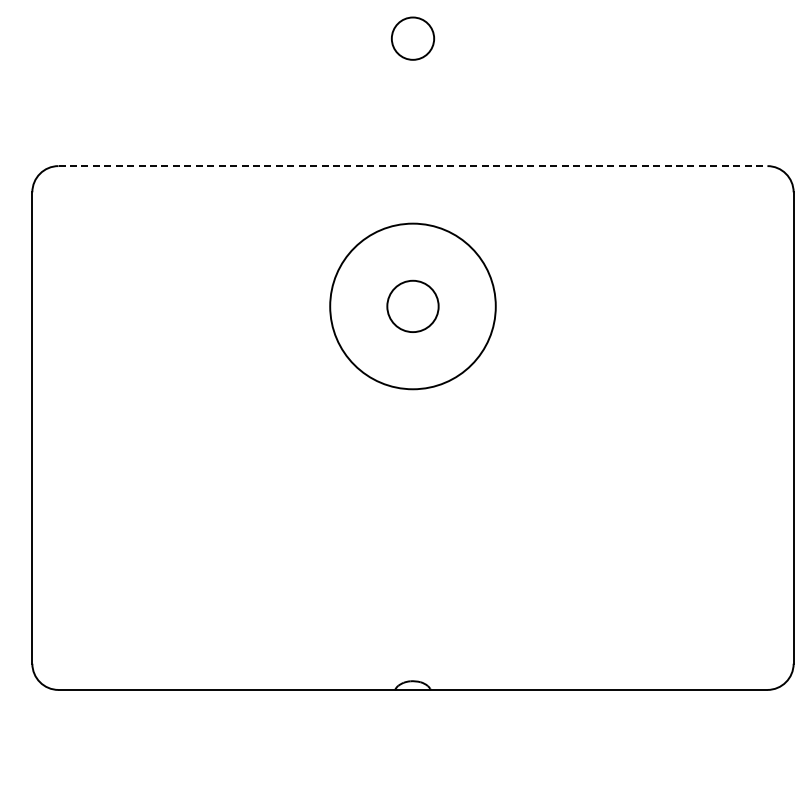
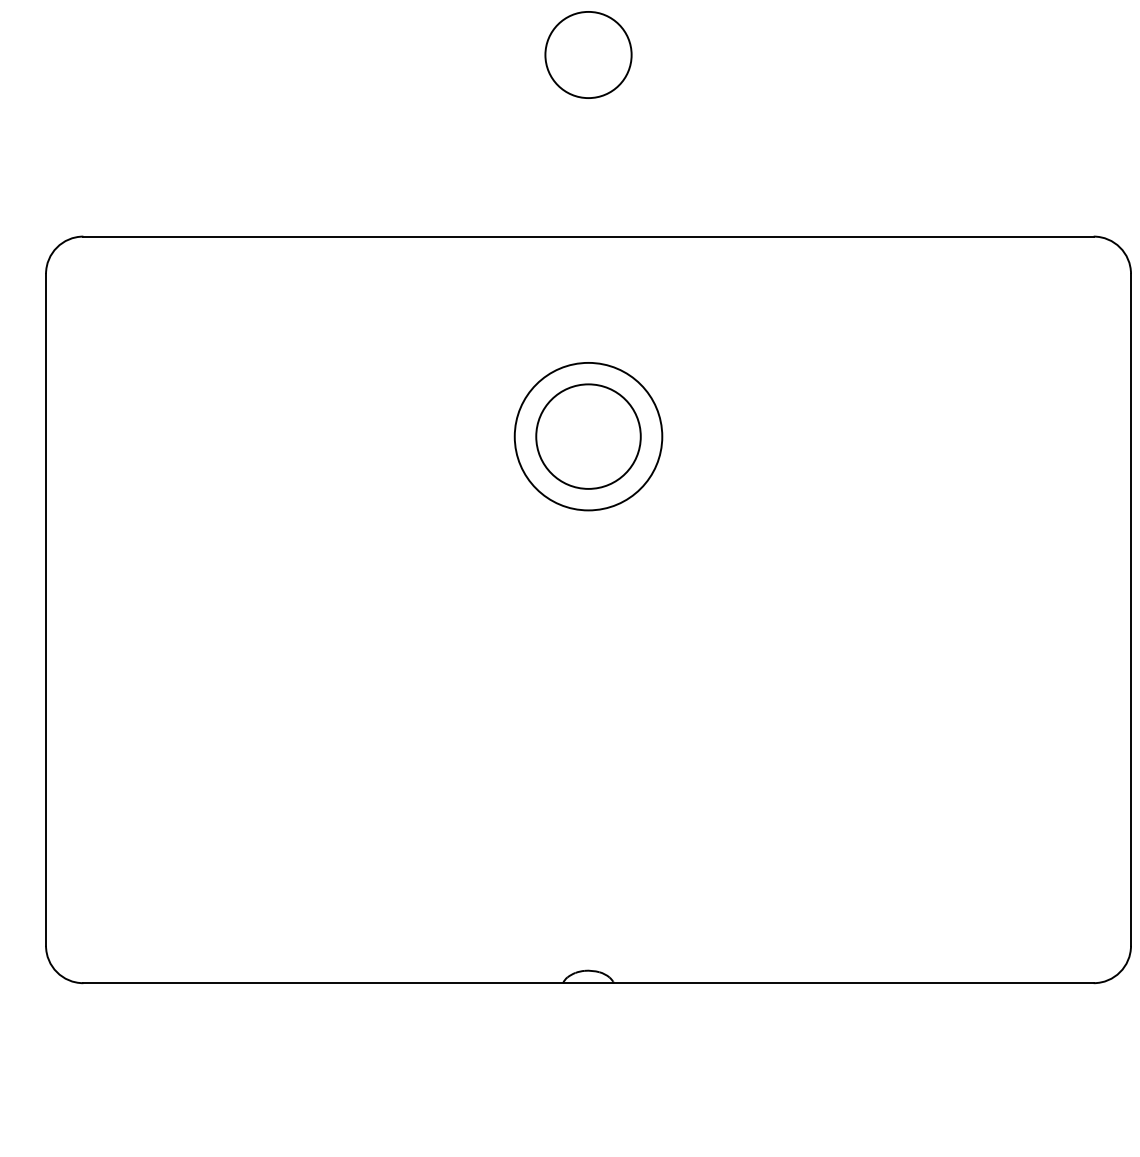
circle: (412, 38) -> (587, 54), size x1.43
line: (413, 166) -> (589, 237), dashed -> solid
circle: (412, 306) -> (587, 436), size x0.62
circle: (412, 306) -> (587, 436), size x1.43

